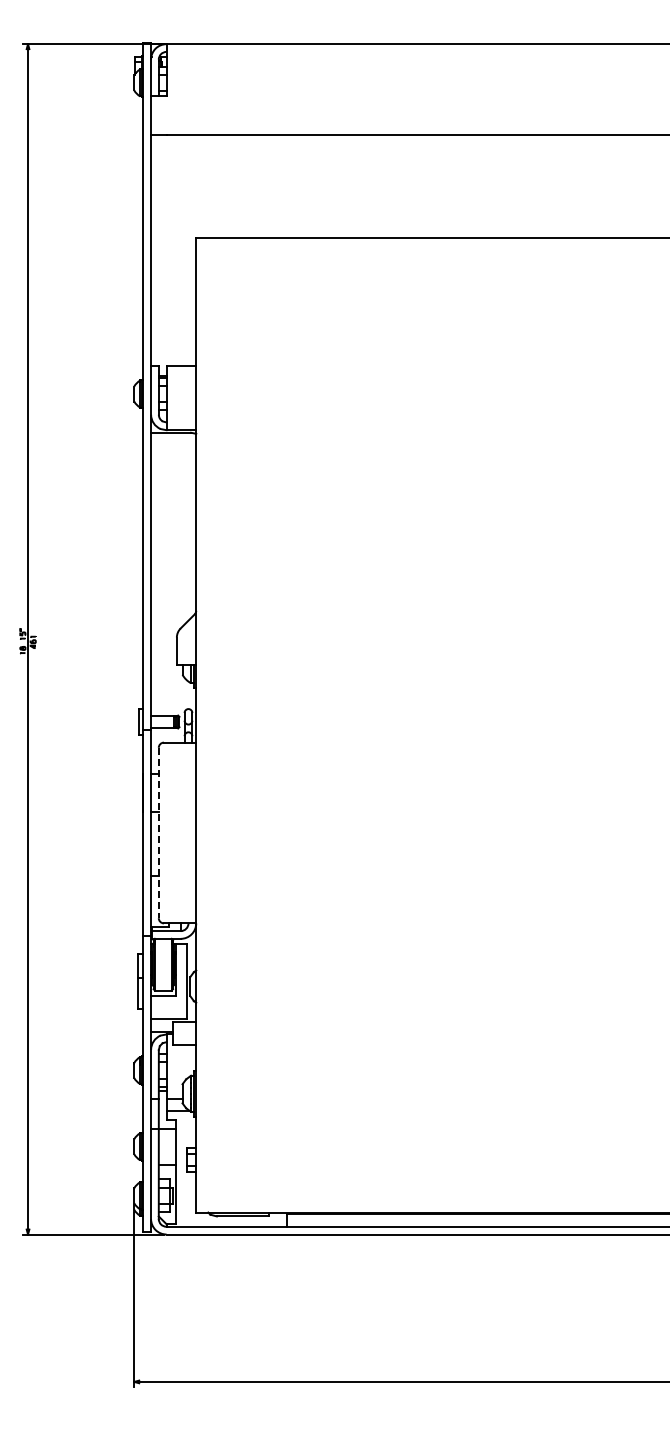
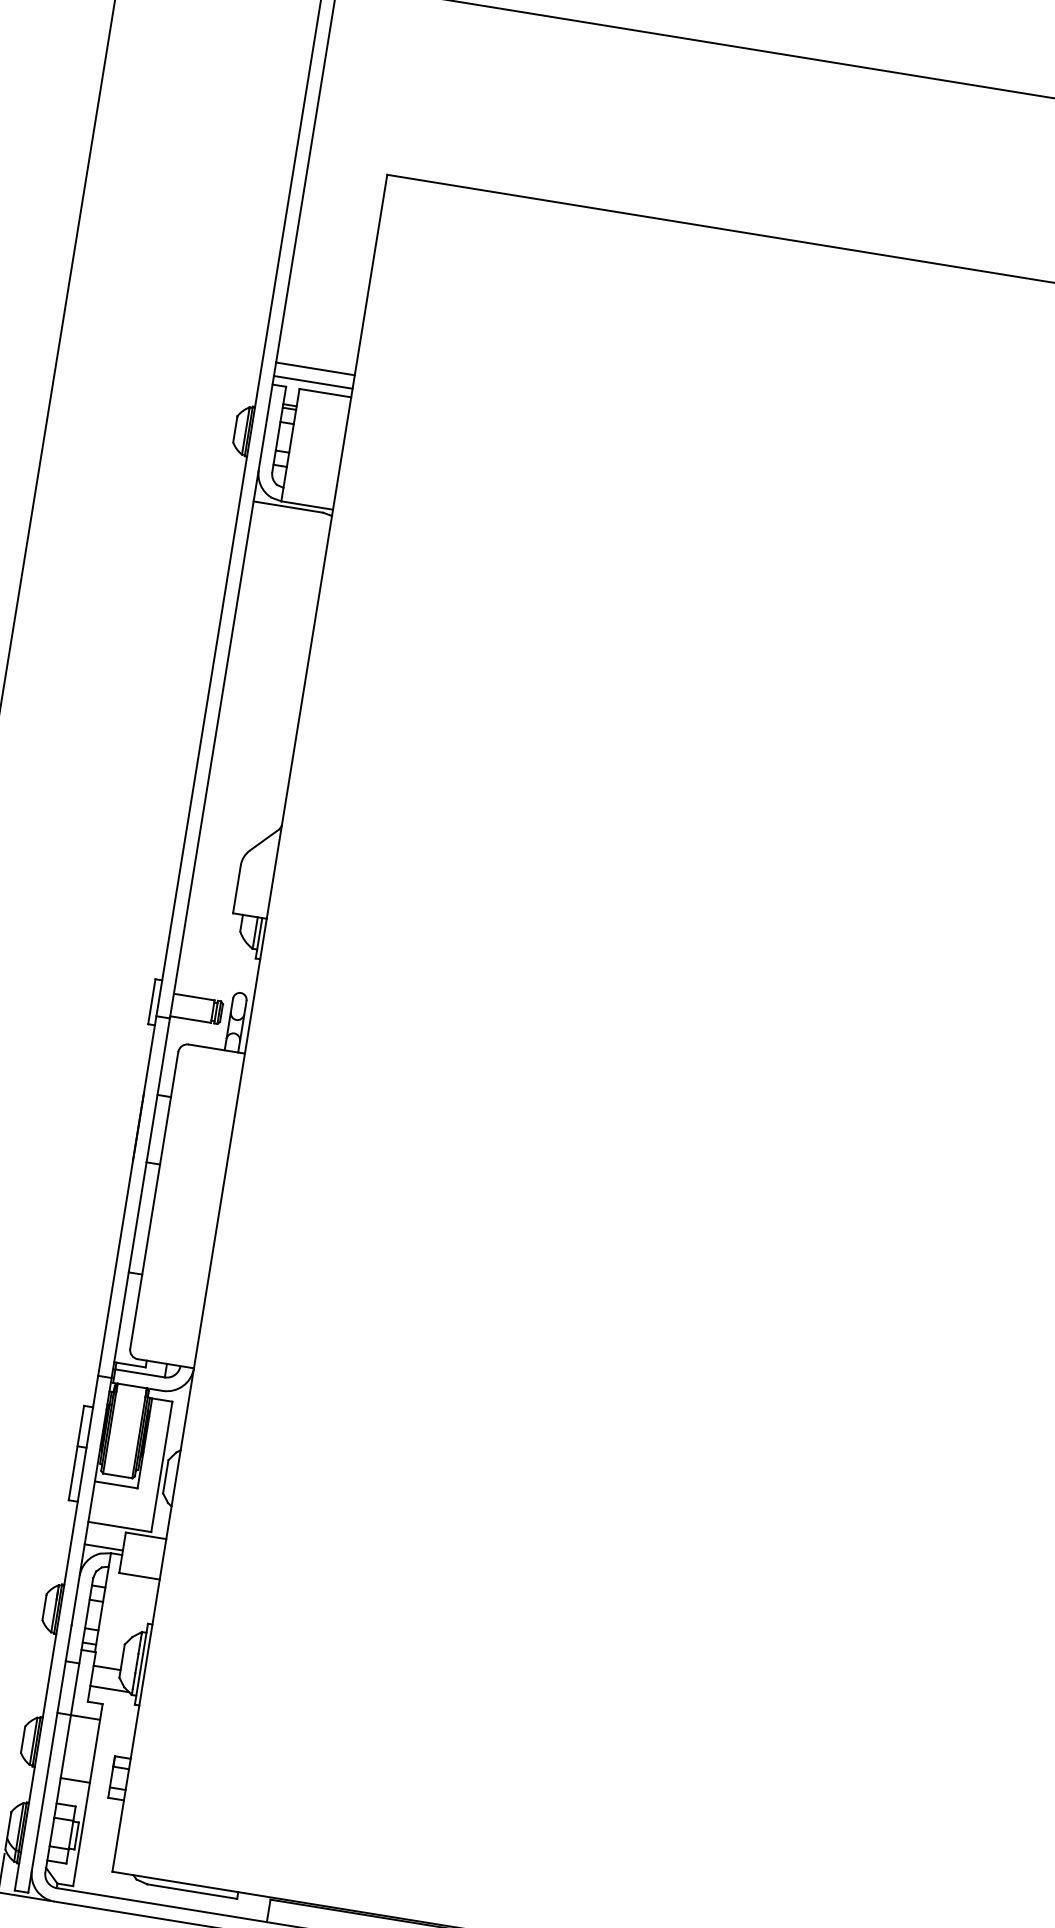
line: (173, 352) -> (315, 368), added
line: (173, 360) -> (313, 381), added
line: (158, 833) -> (153, 1201), dashed -> solid

